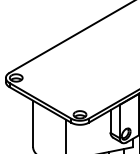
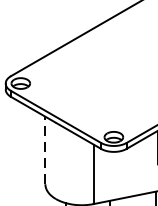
line: (33, 123) -> (45, 149), solid -> dashed

